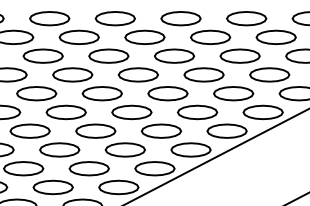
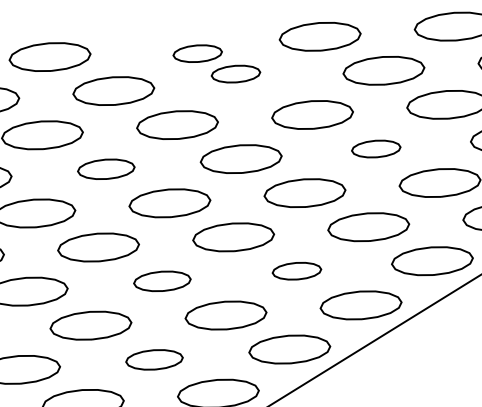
part: (129, 27) -> (215, 62), size x0.6
part: (72, 74) -> (105, 168), size x0.7
part: (203, 74) -> (375, 148), size x0.6
part: (95, 130) -> (161, 280), size x0.7
part: (160, 130) -> (295, 270), size x0.6
part: (88, 168) -> (153, 359), size x0.7

